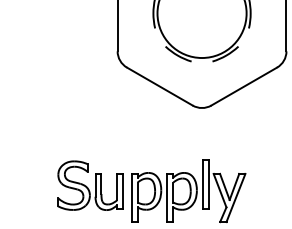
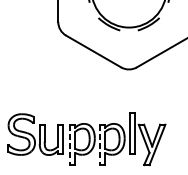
line: (131, 198) -> (69, 145), solid -> dashed
line: (167, 198) -> (100, 145), solid -> dashed

